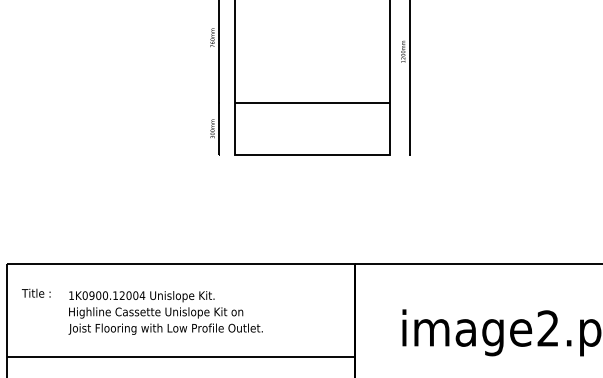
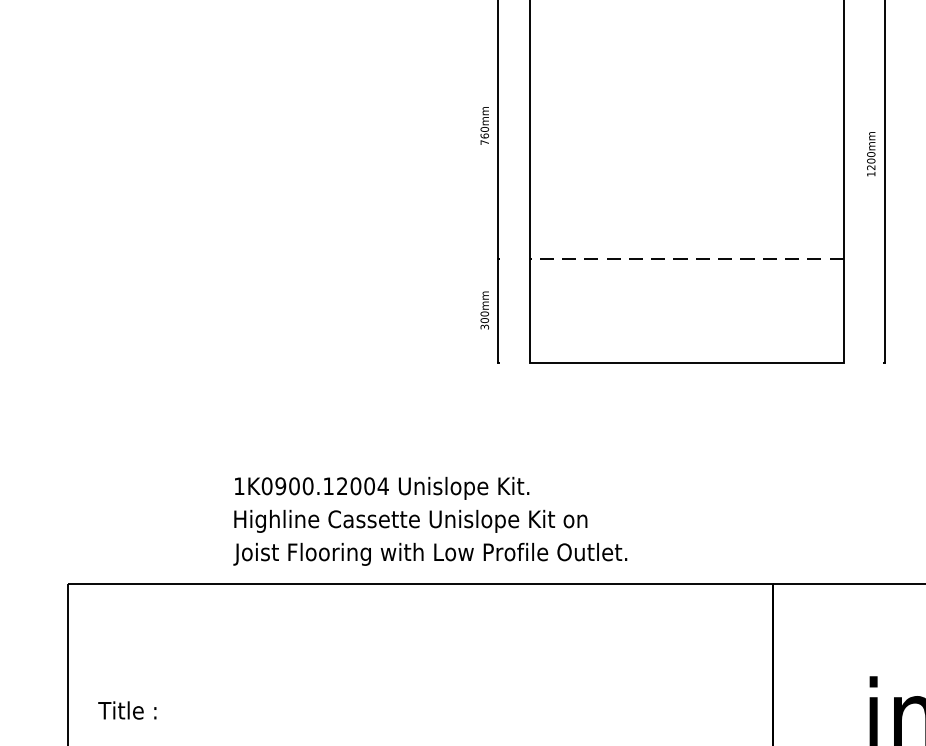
line: (311, 103) -> (685, 258), solid -> dashed
text: (36, 292) -> (127, 708), moved
text: (165, 312) -> (429, 520), moved

